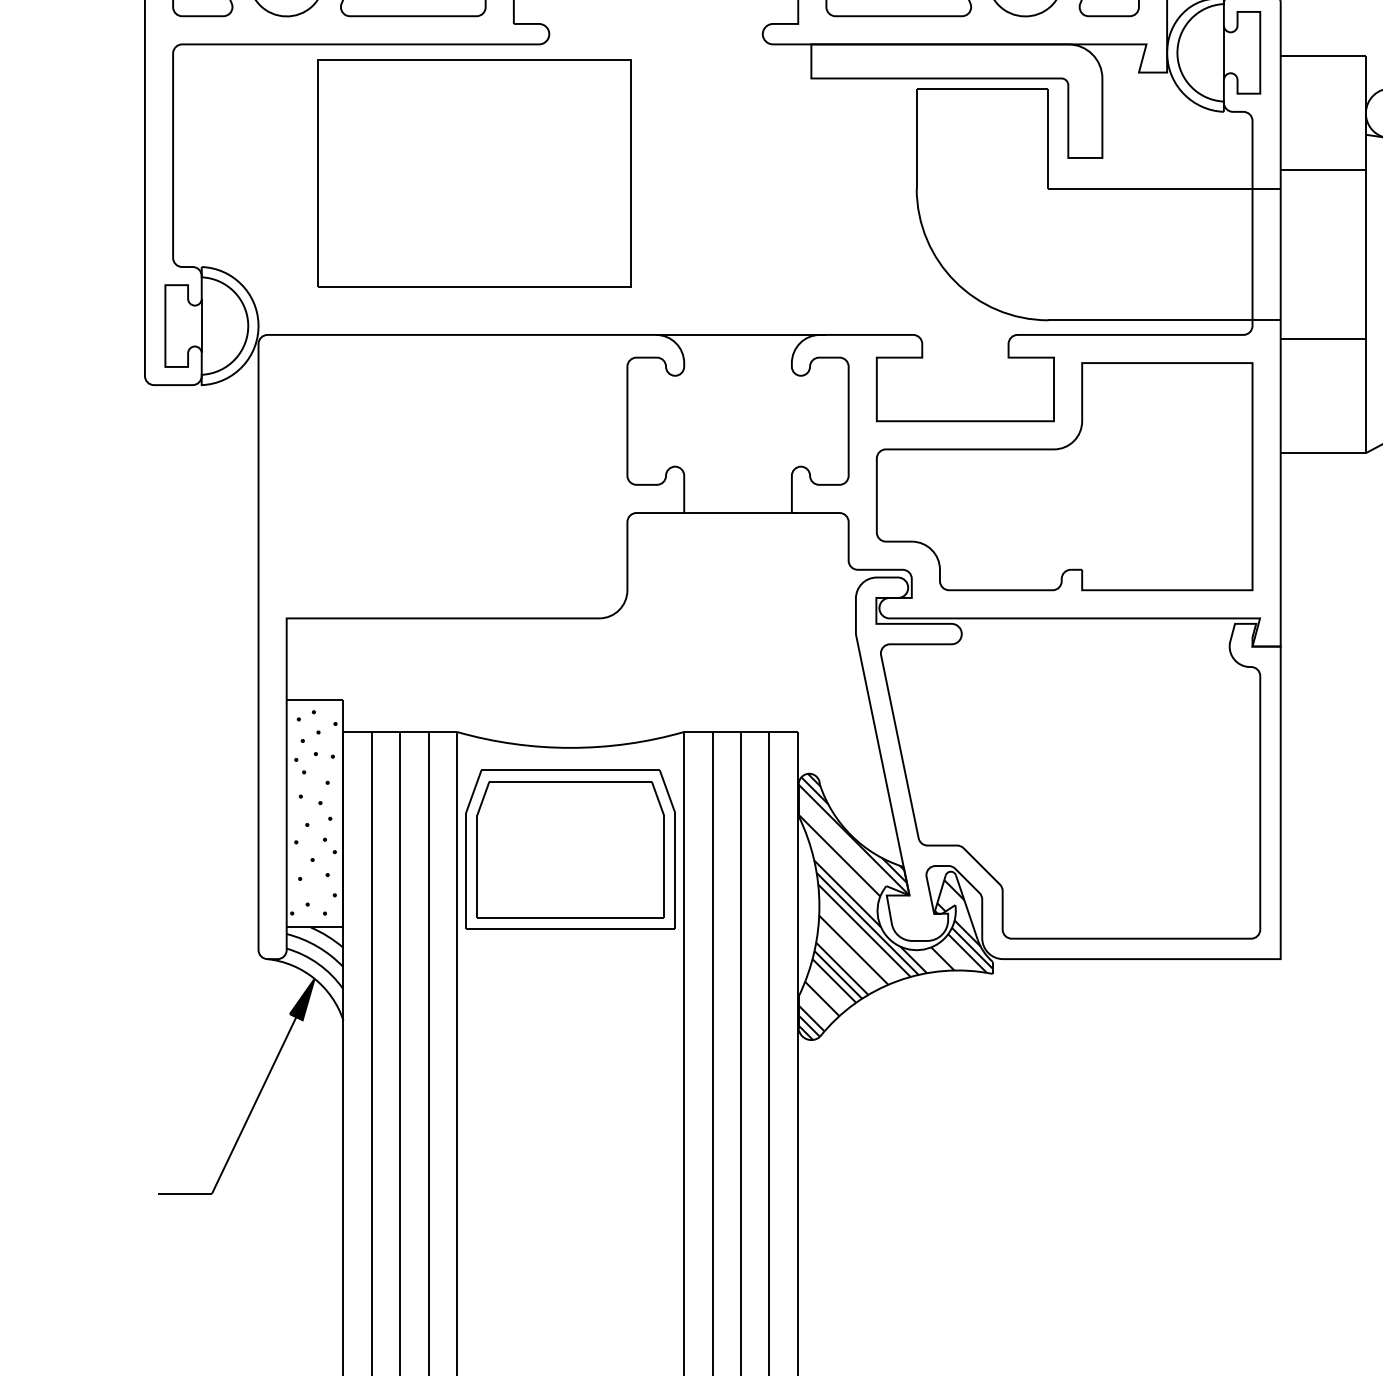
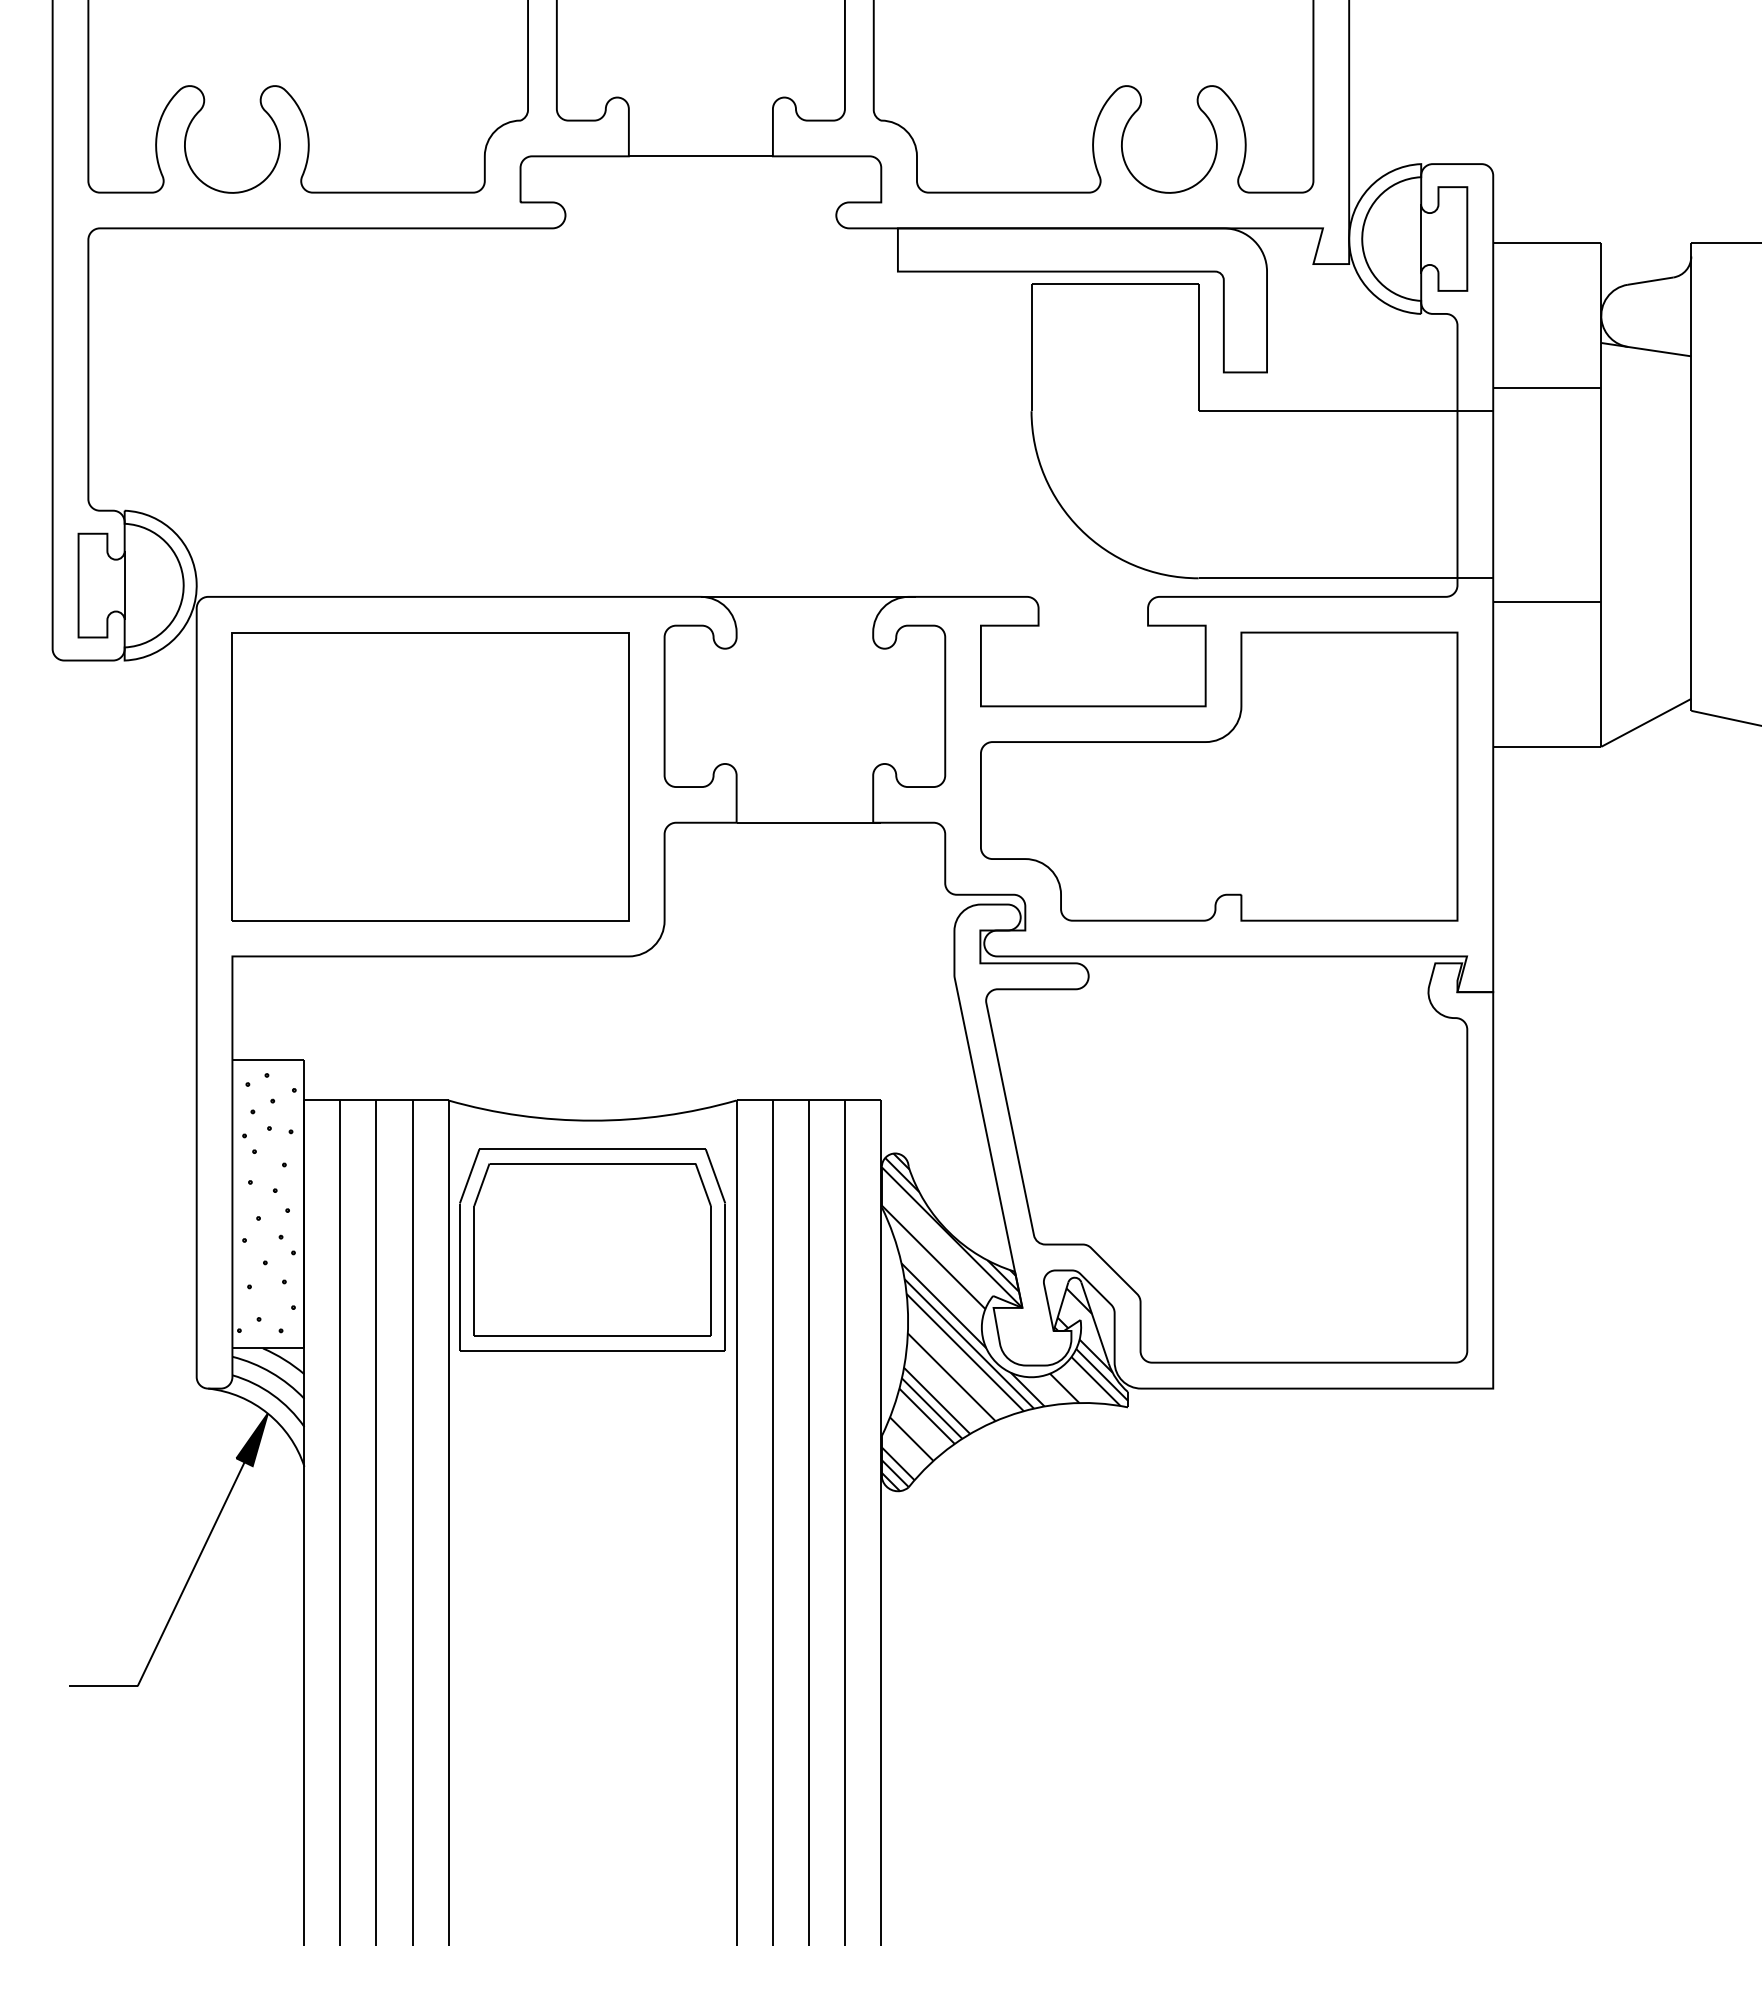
part: (474, 173) -> (430, 776), moved

